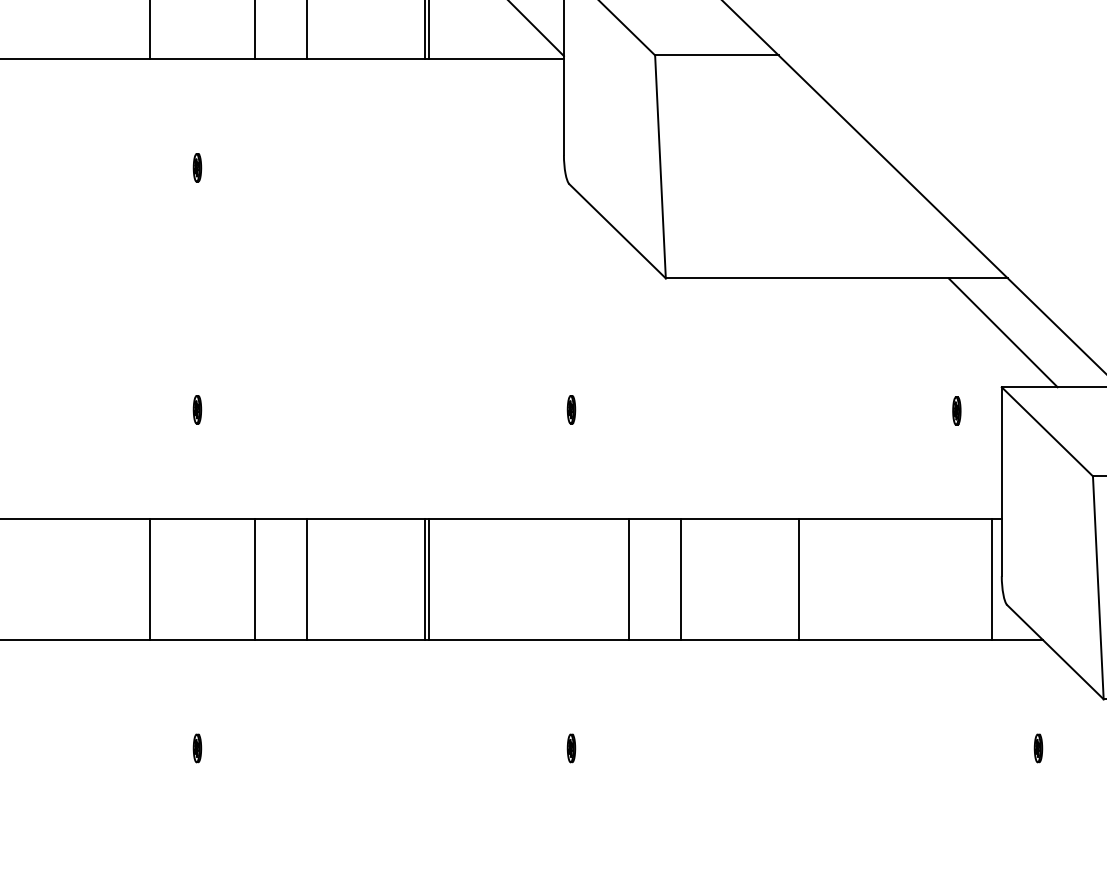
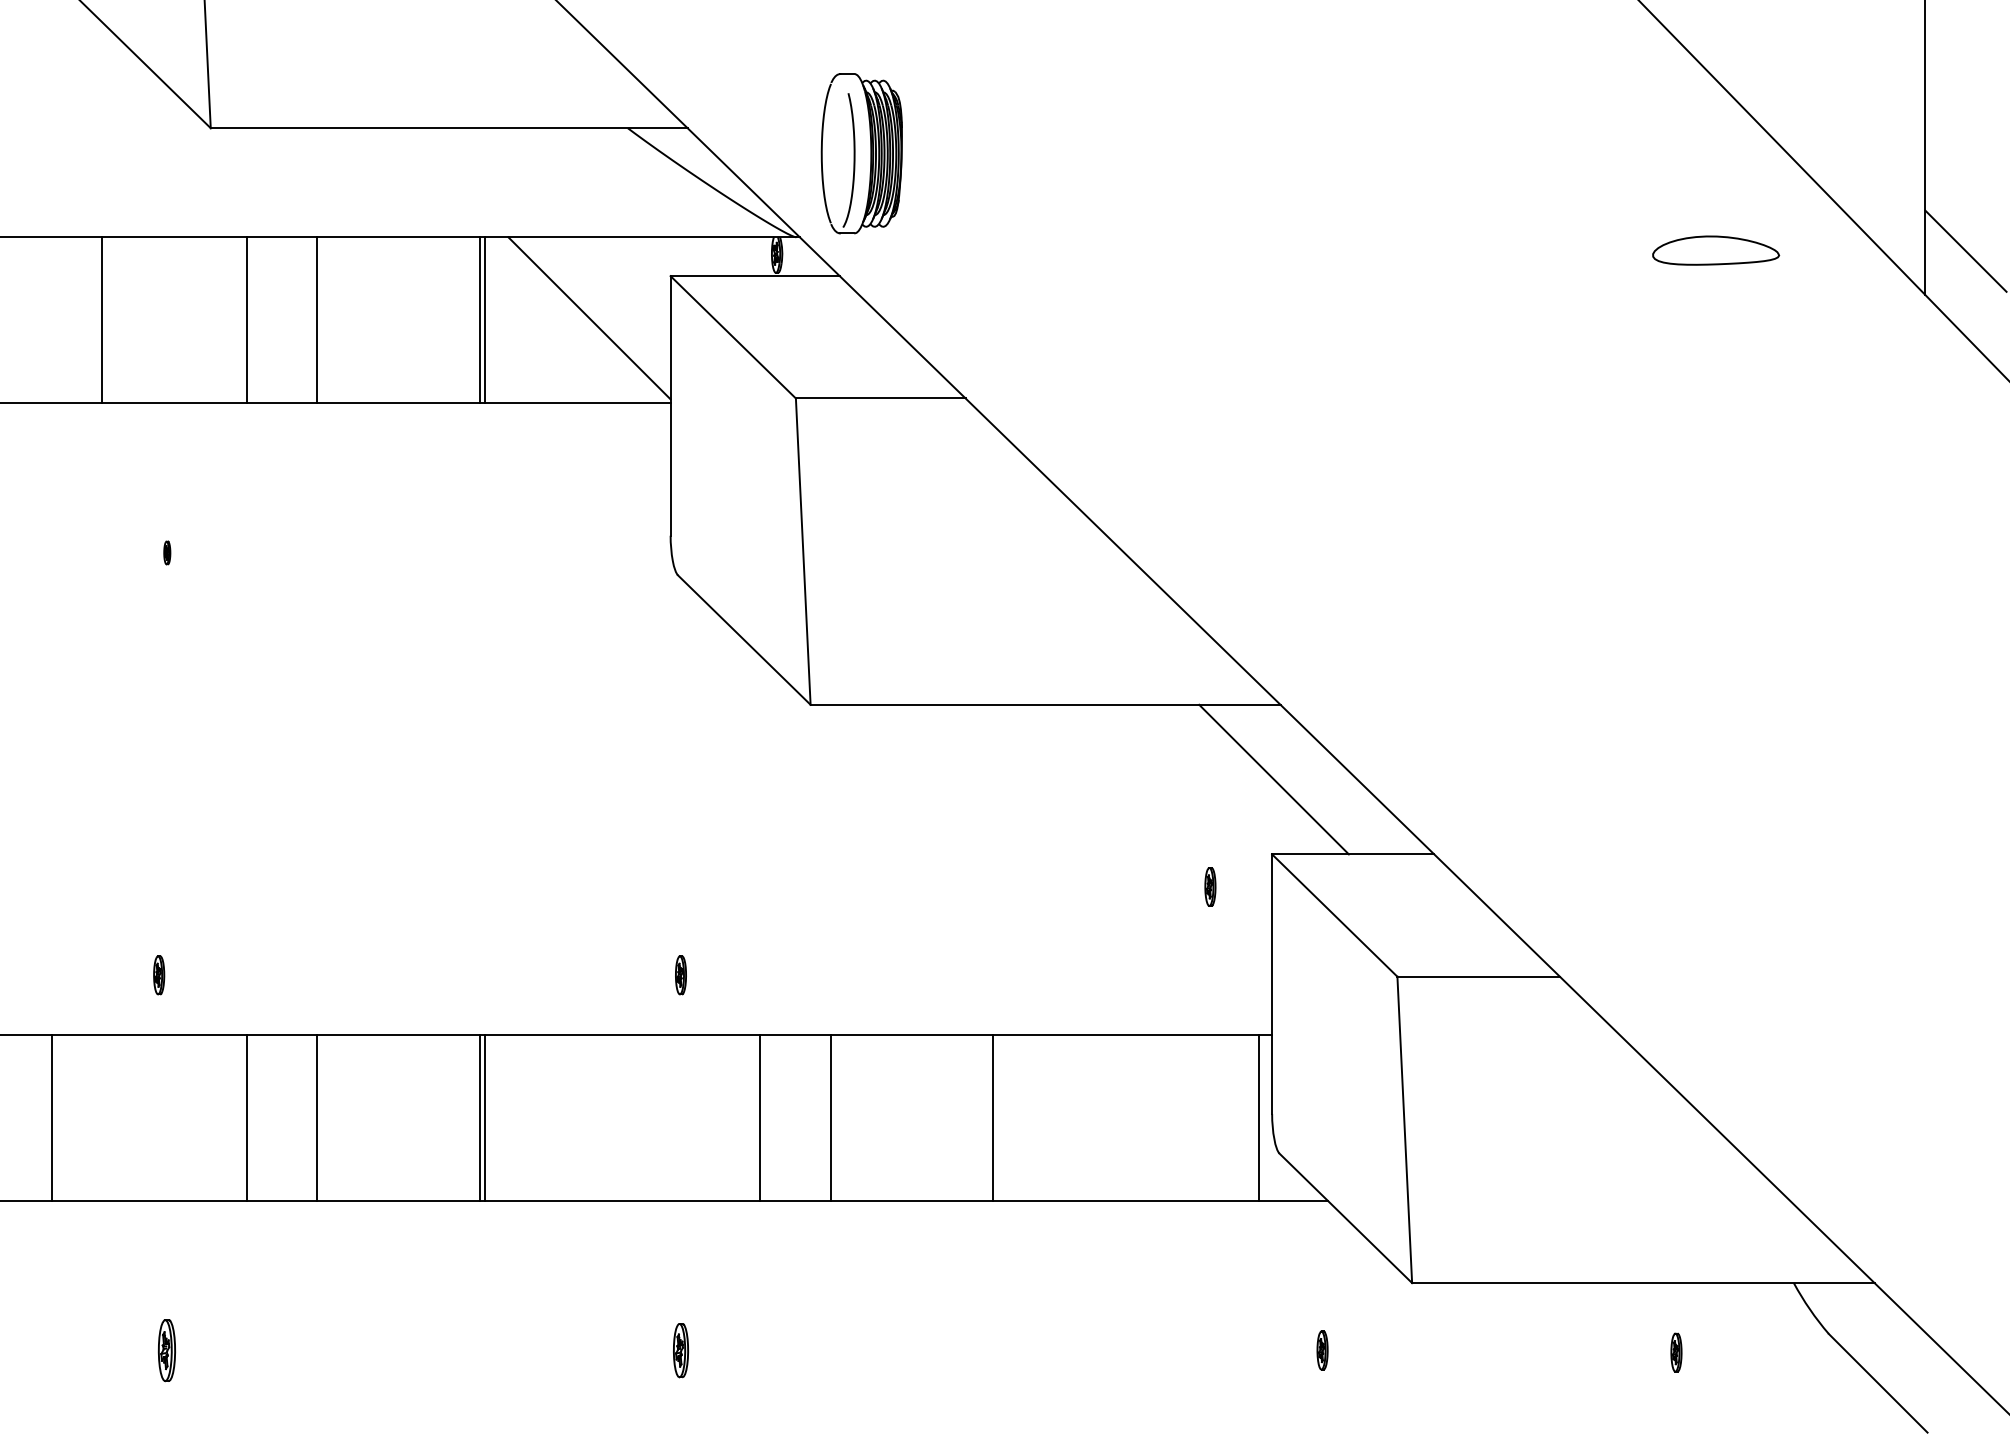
part: (197, 167) -> (167, 552), size x0.6
part: (197, 409) -> (159, 975), moved
part: (571, 409) -> (680, 975), moved
line: (150, 578) -> (52, 1117), moved
part: (197, 748) -> (167, 1350), size x1.6
part: (571, 748) -> (680, 1350), size x1.4

